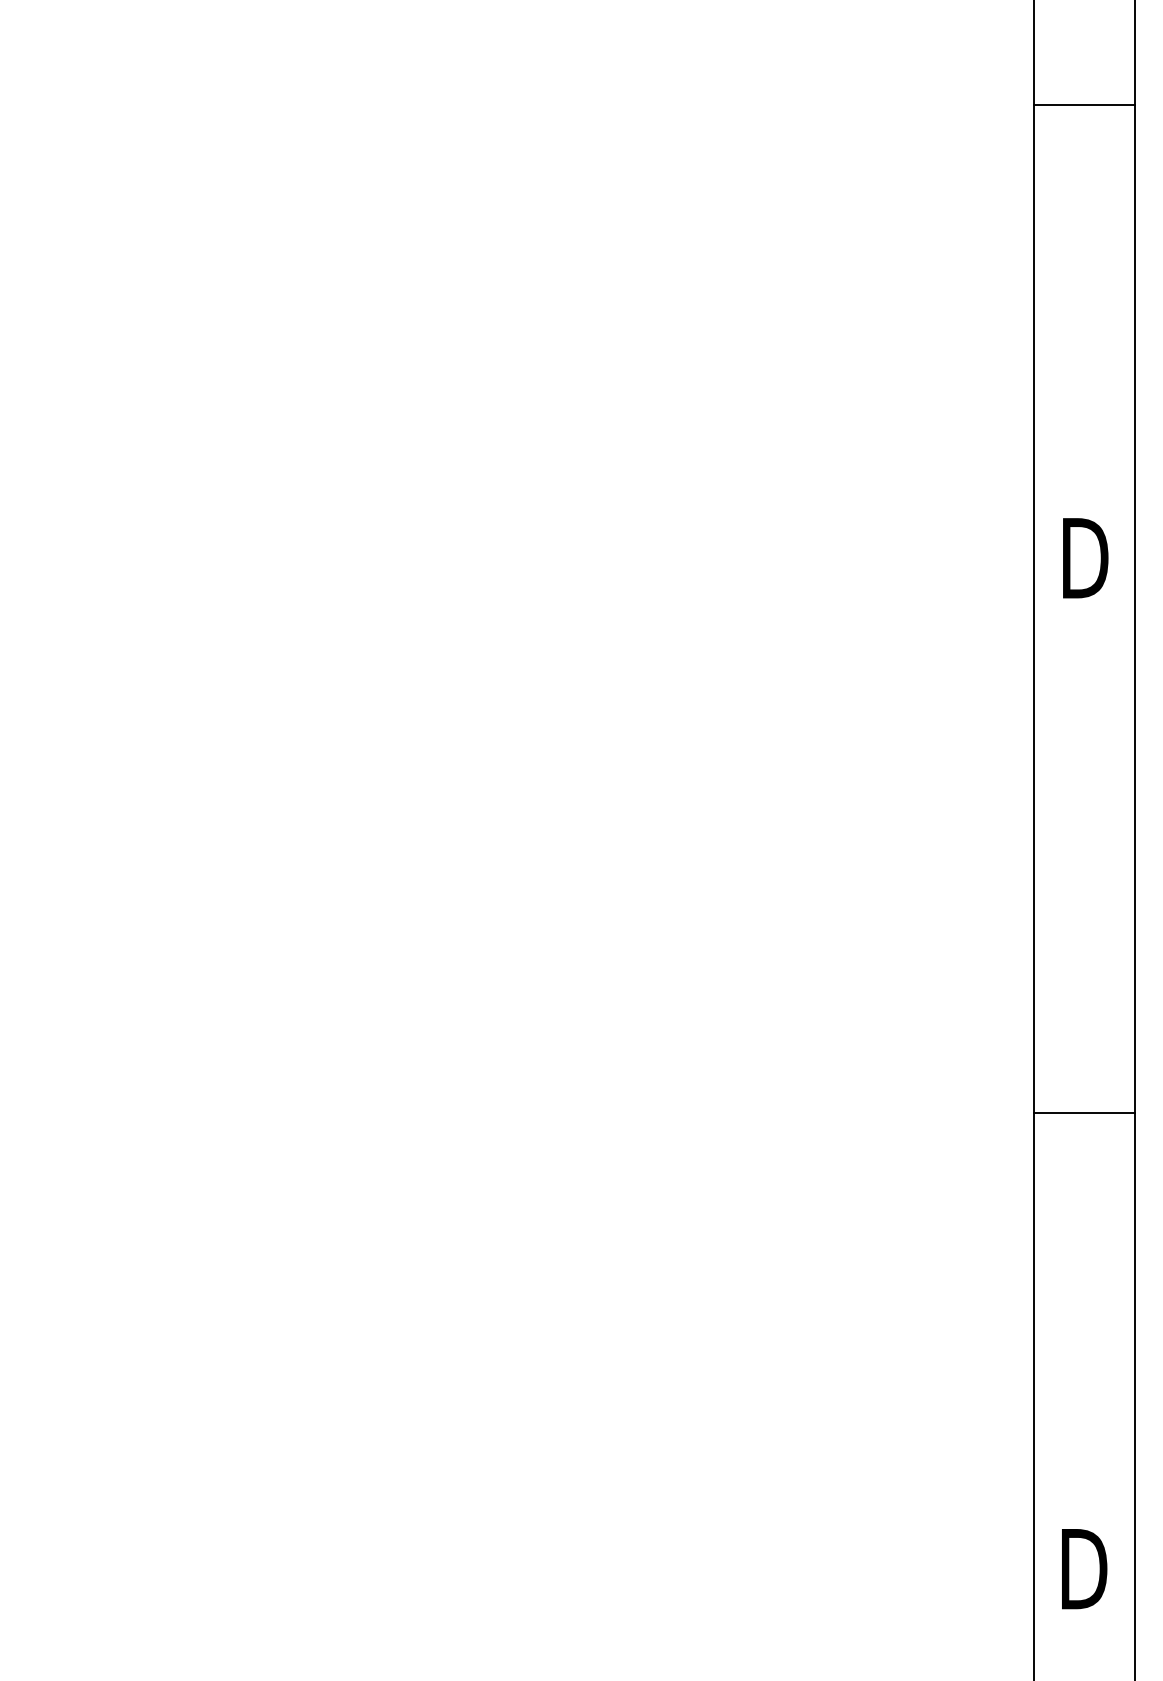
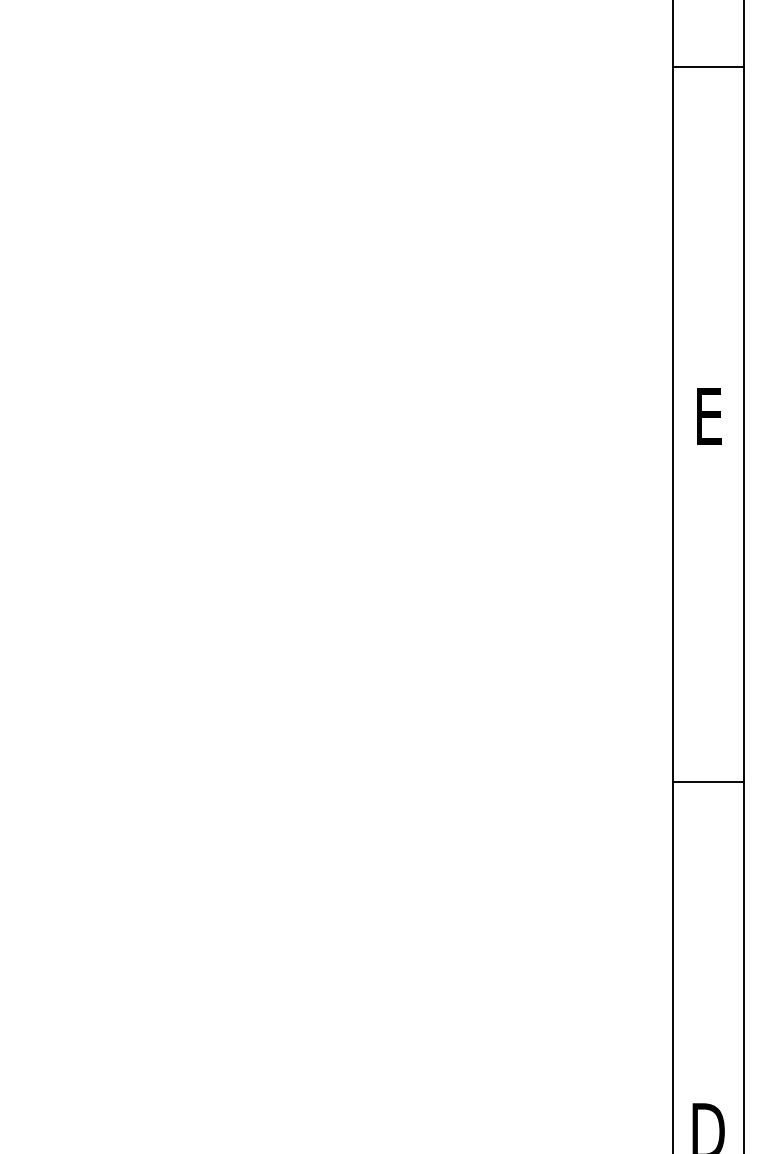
line: (1083, 104) -> (707, 67), moved
text: (1085, 558) -> (709, 416), D -> E
line: (1083, 1113) -> (707, 782), moved

